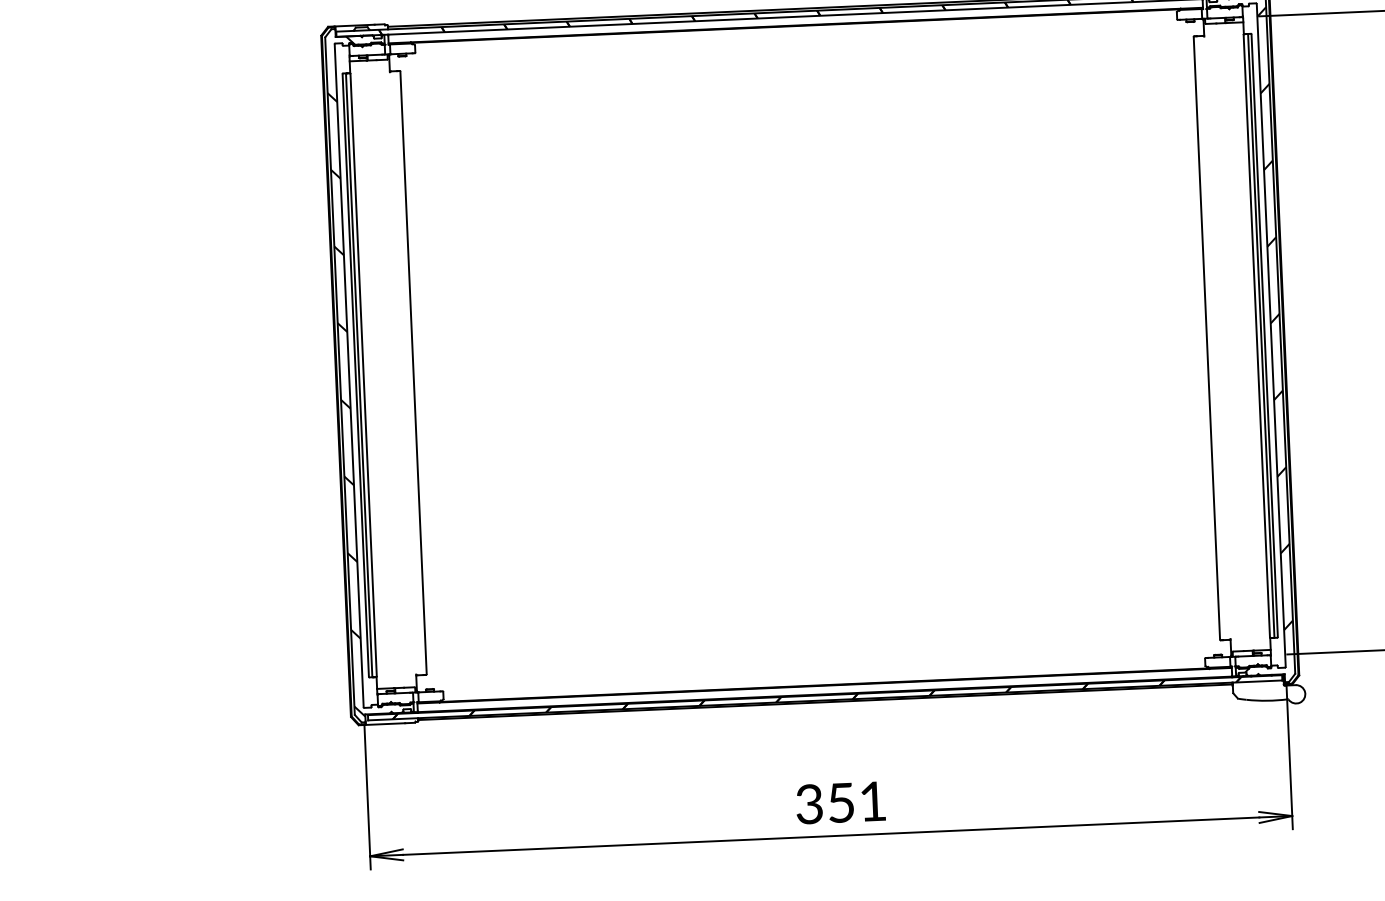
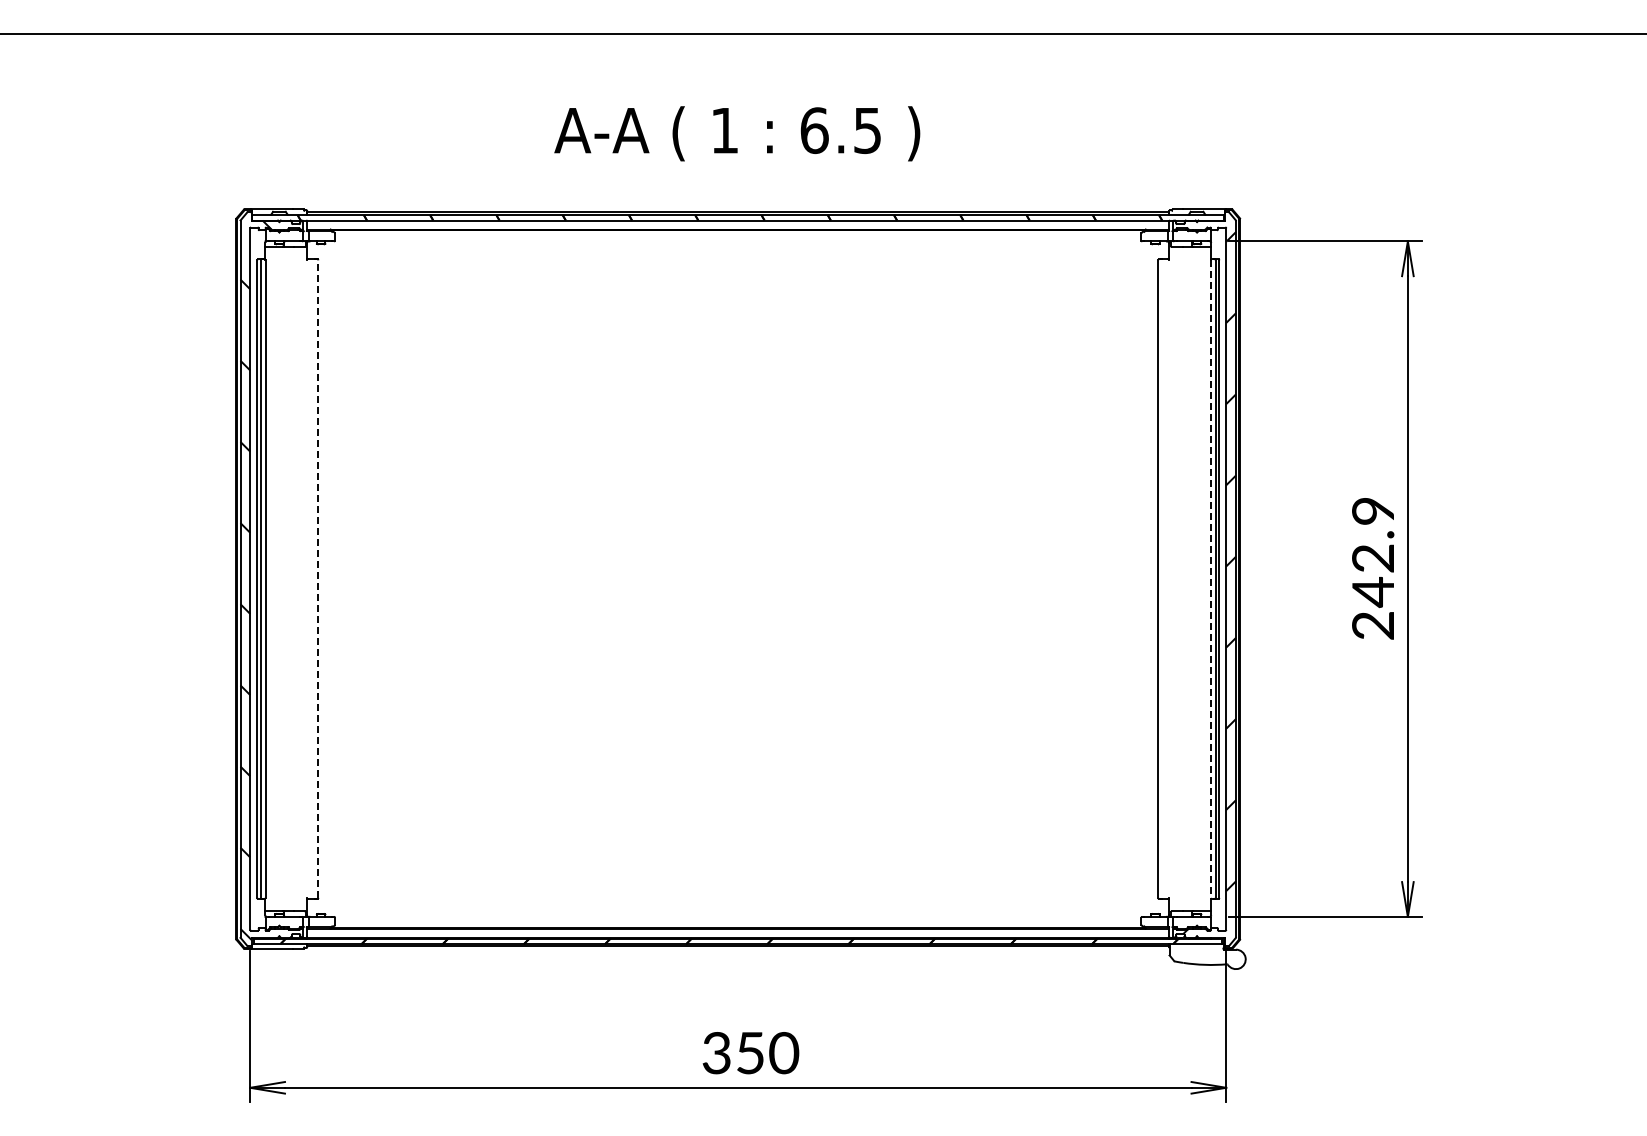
line: (1256, 336) -> (1210, 579), solid -> dashed
line: (413, 373) -> (318, 579), solid -> dashed
text: (873, 801) -> (784, 1053), 351 -> 350

